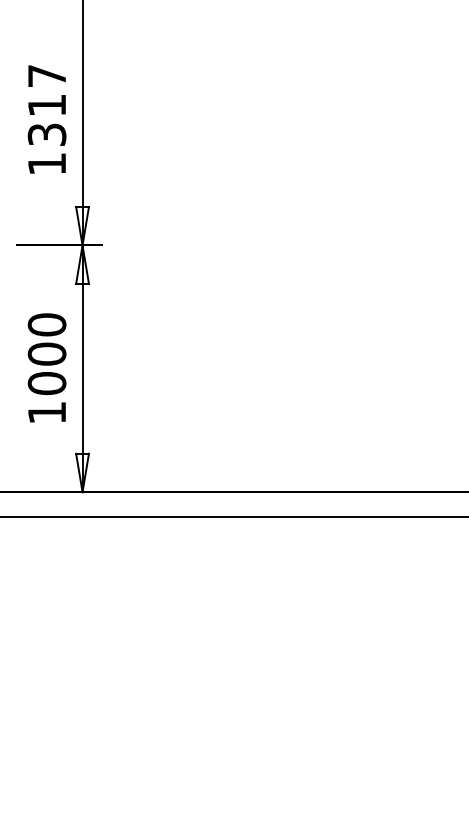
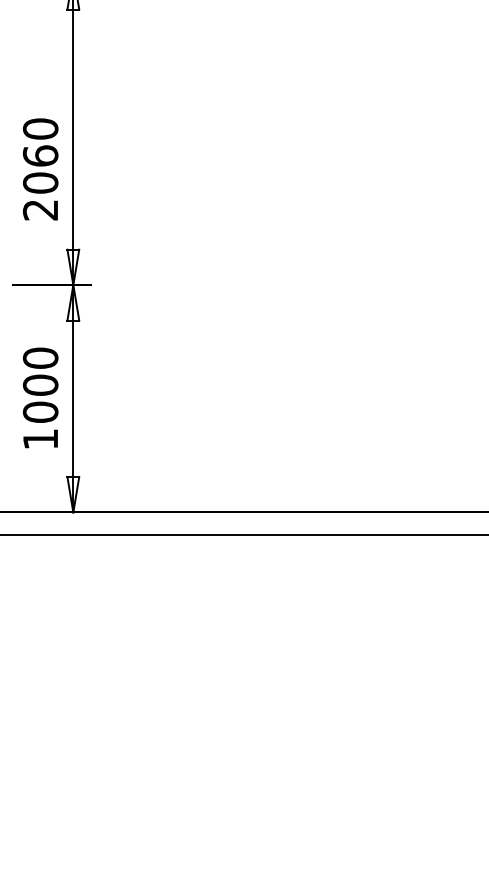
text: (46, 120) -> (40, 169), 1317 -> 2060

